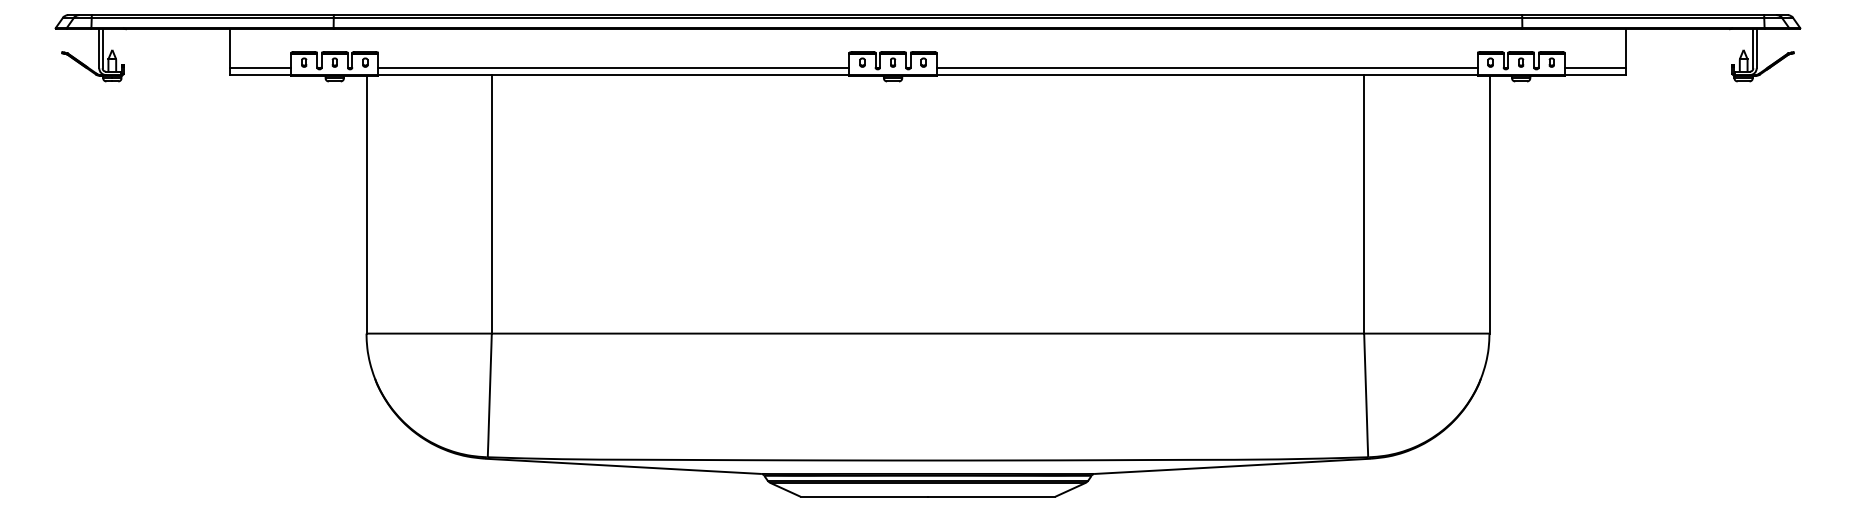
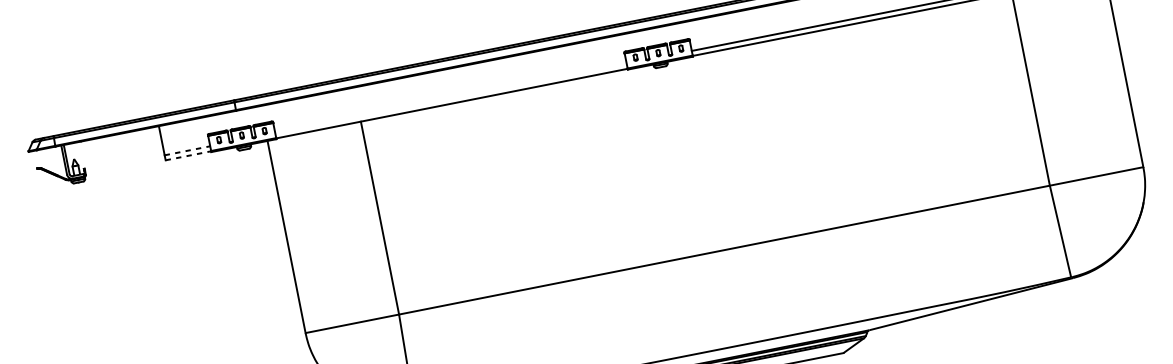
line: (260, 68) -> (187, 150), solid -> dashed
line: (613, 68) -> (450, 98), removed
line: (260, 75) -> (188, 156), solid -> dashed

